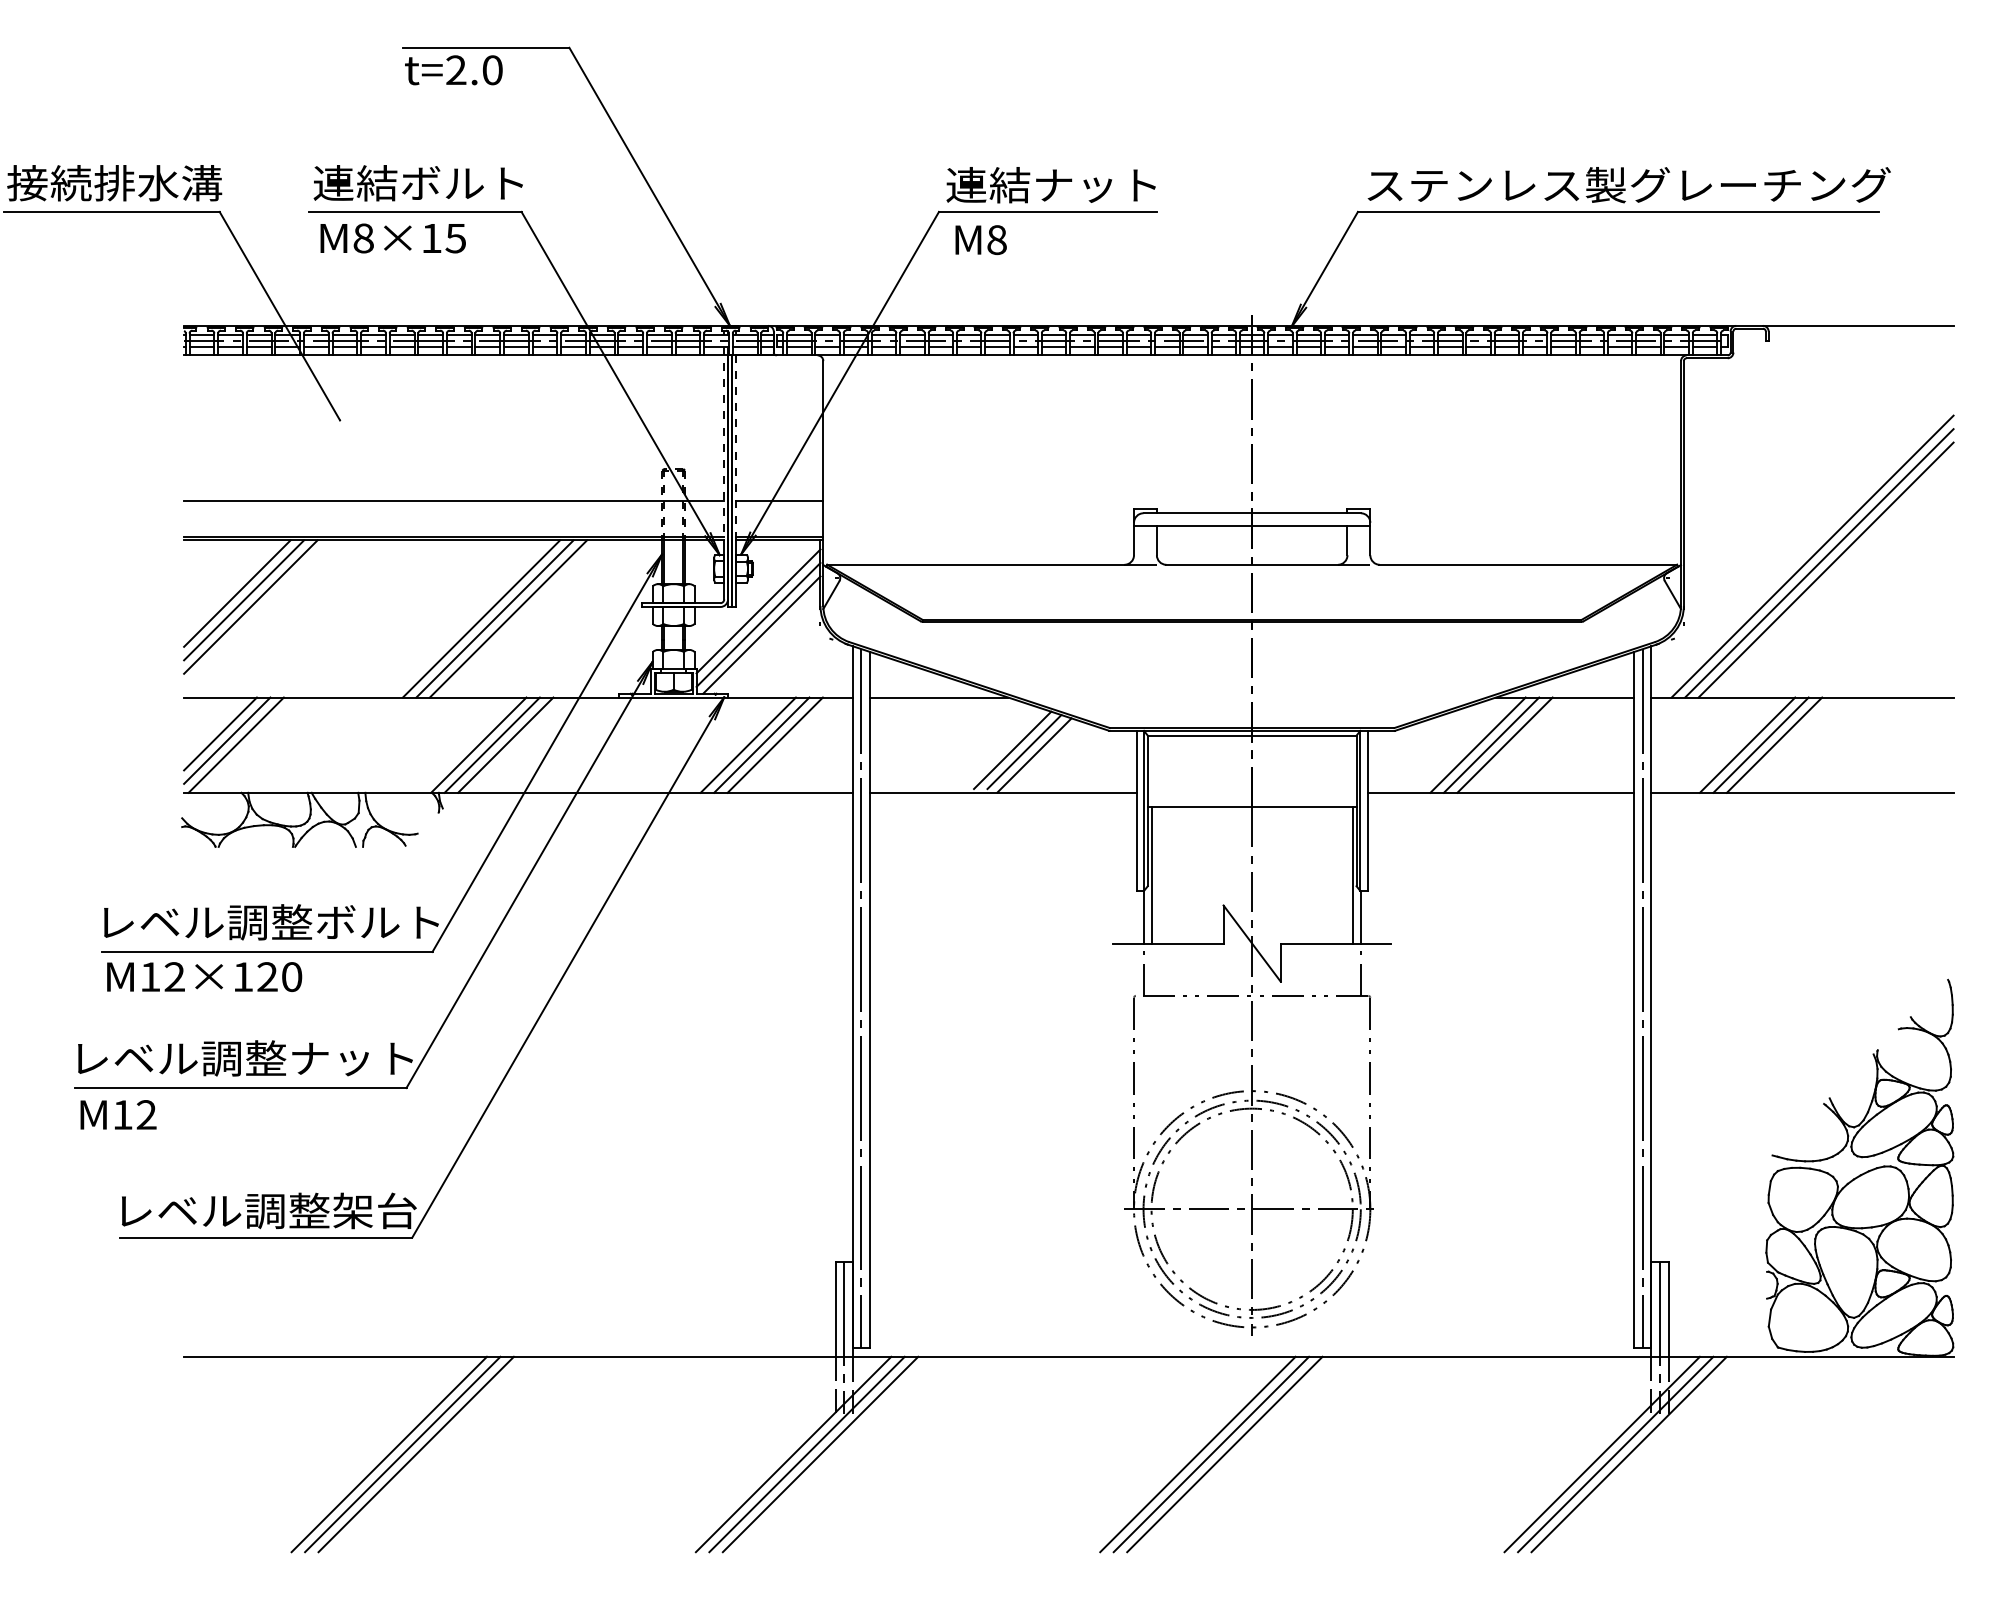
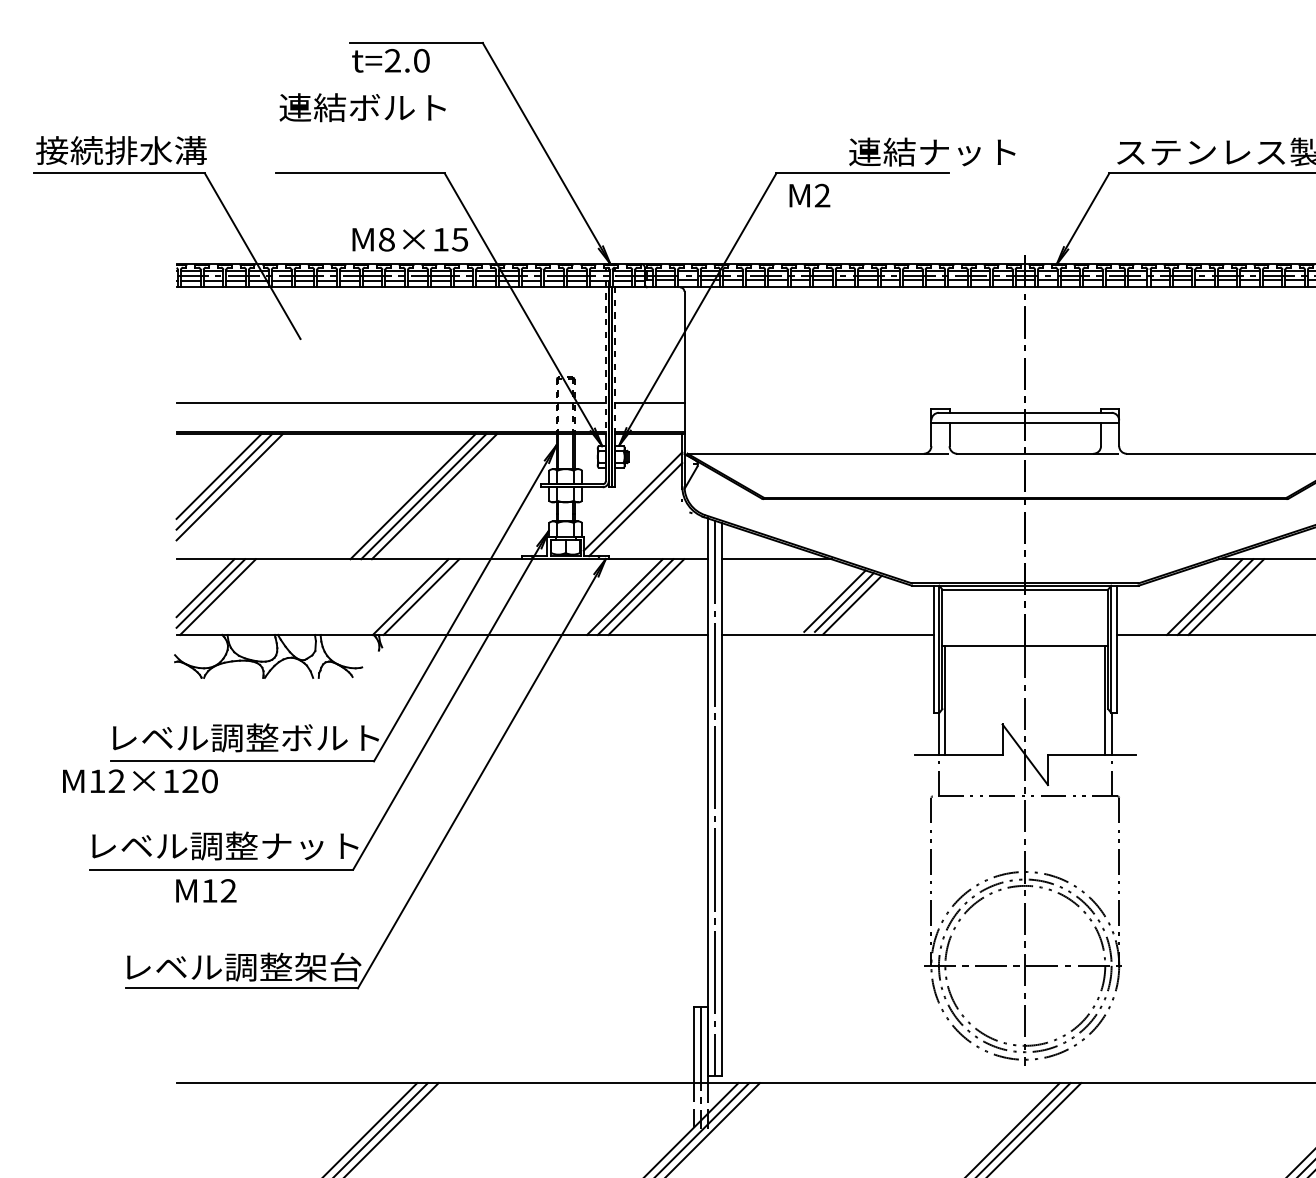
text: (417, 183) -> (362, 107), moved
text: (1050, 185) -> (931, 152), moved
text: (392, 238) -> (409, 239), moved
text: (996, 240) -> (822, 196), M8 -> M2
line: (758, 611) -> (633, 490), removed
line: (505, 744) -> (431, 596), removed
text: (204, 976) -> (140, 780), moved
text: (118, 1114) -> (206, 890), moved

